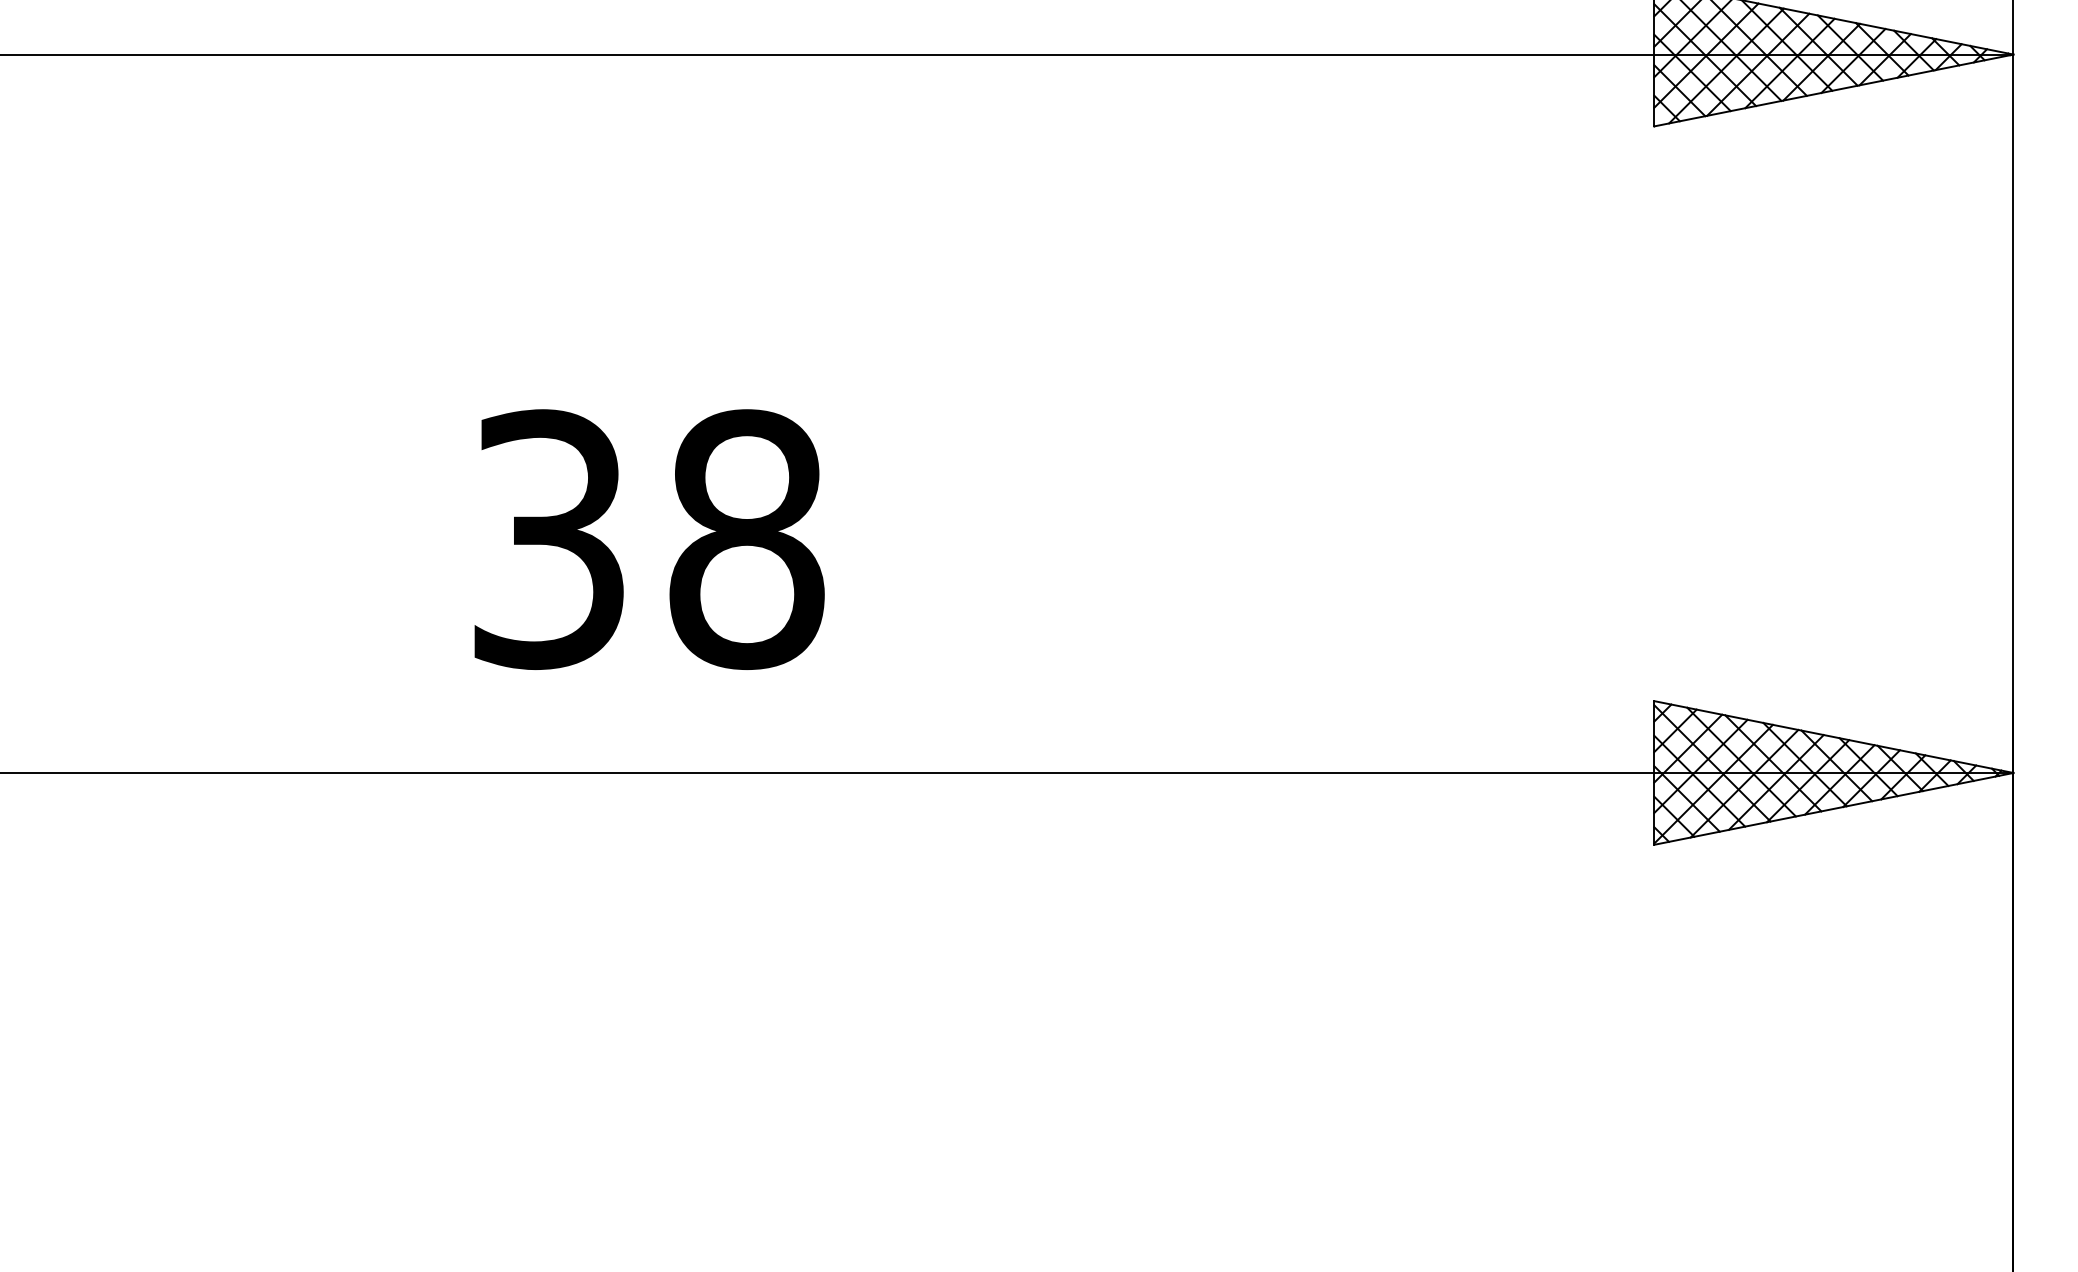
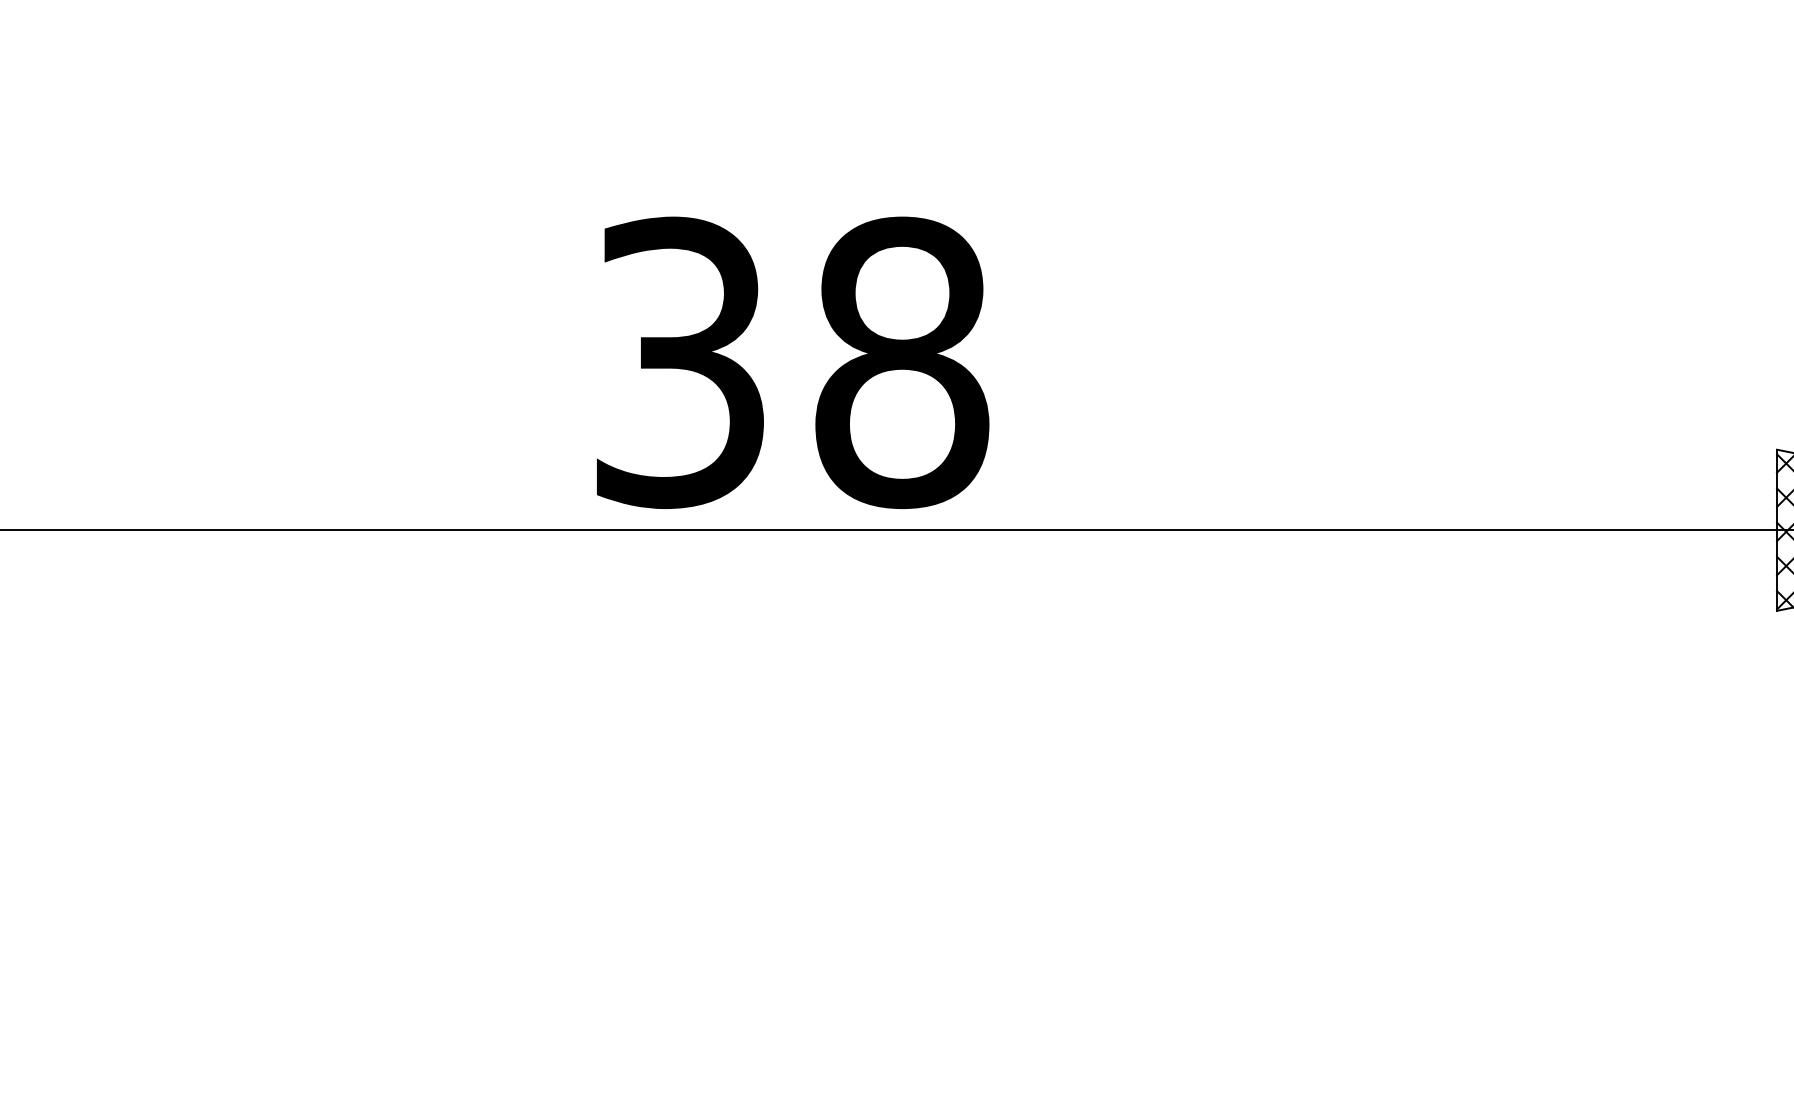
text: (649, 539) -> (792, 362), moved

